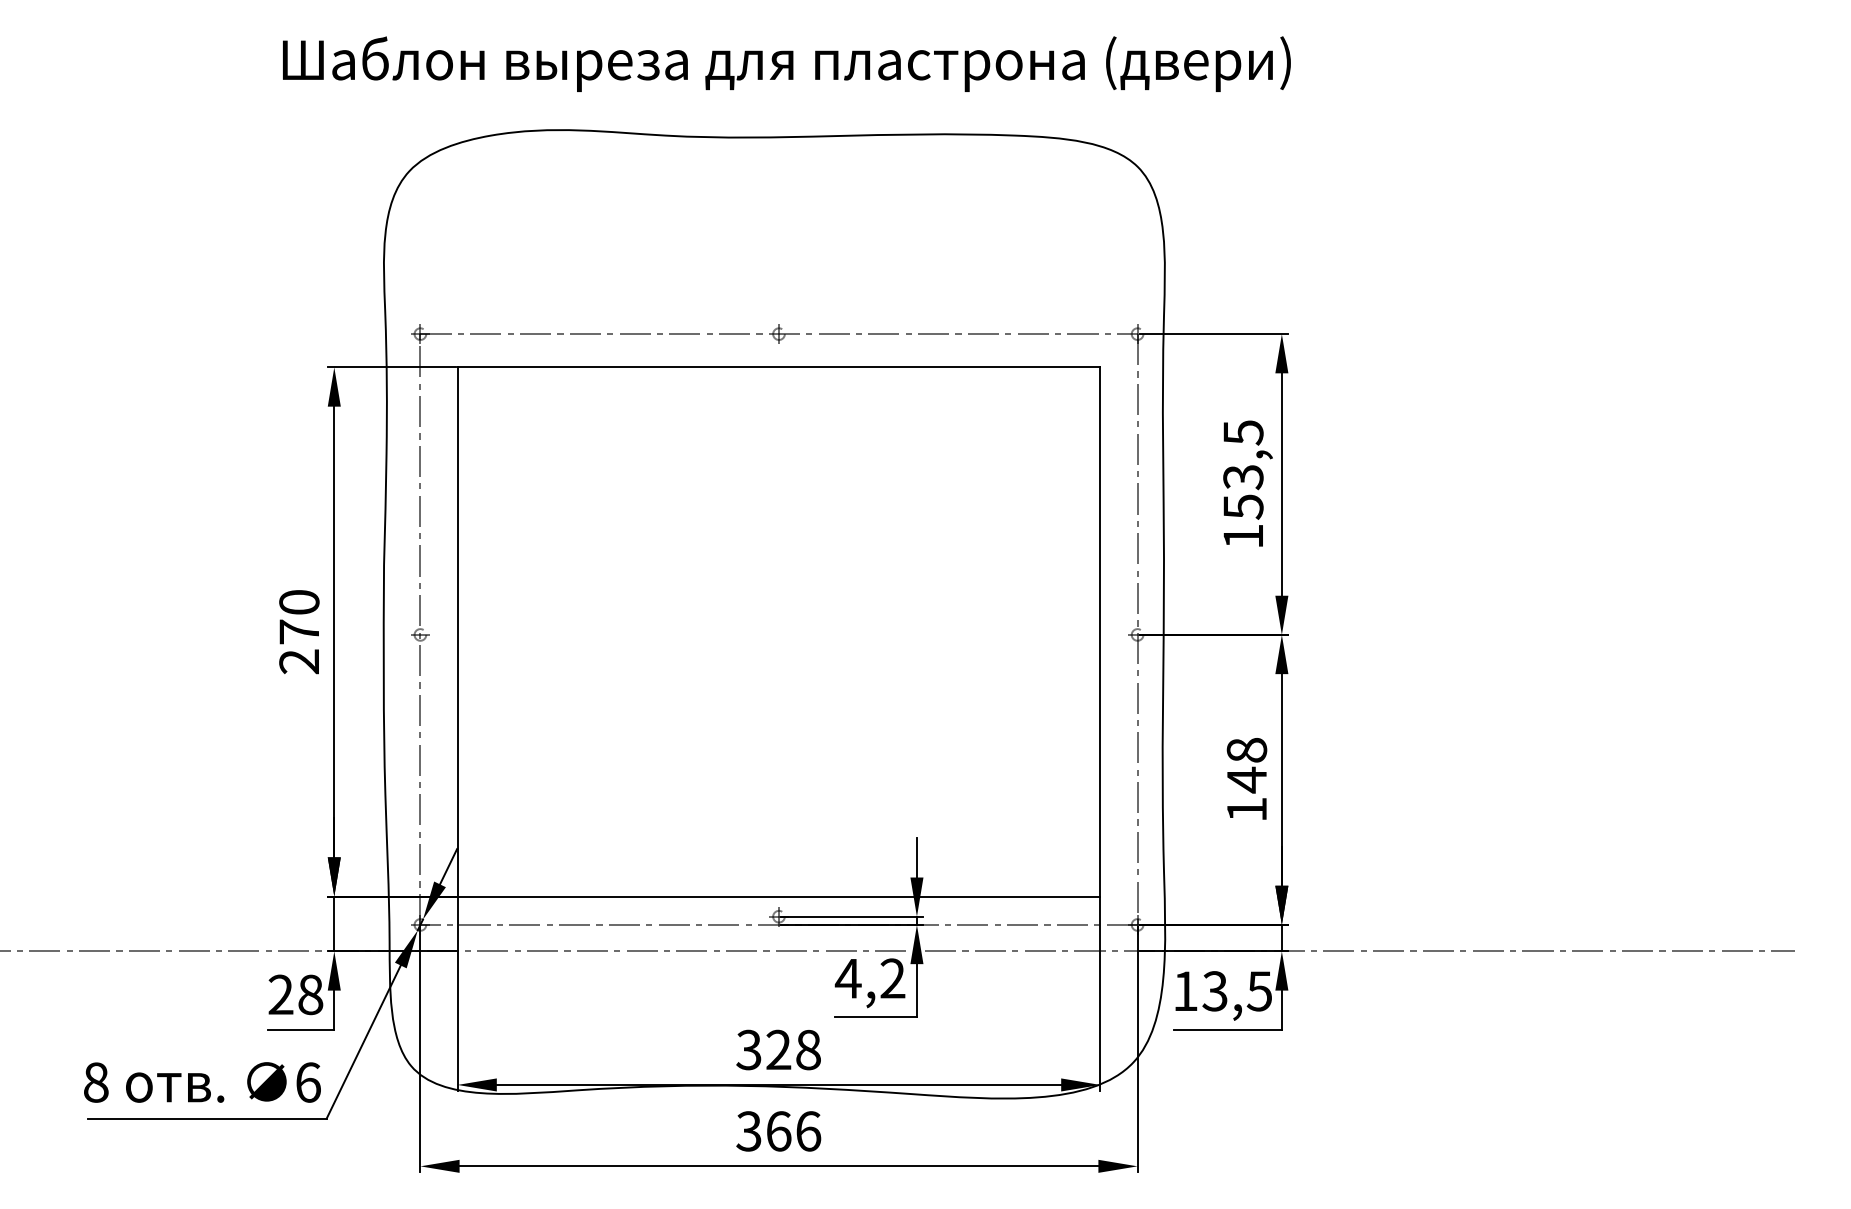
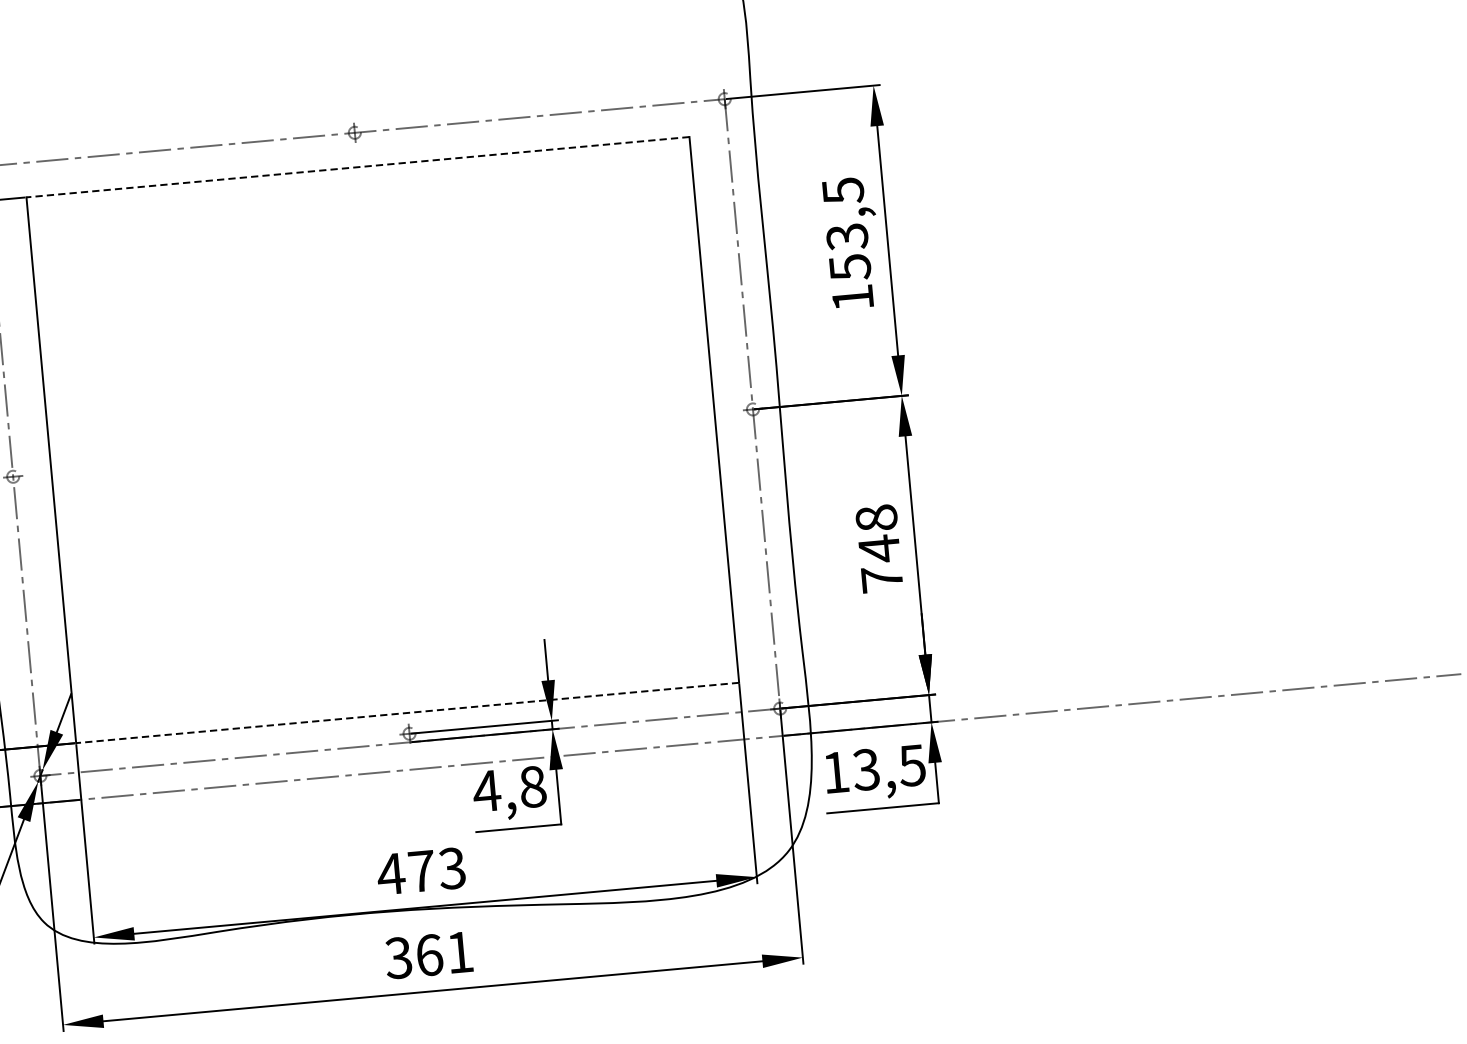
line: (778, 367) -> (357, 167), solid -> dashed
text: (1246, 809) -> (881, 579), 148 -> 748
line: (778, 896) -> (407, 712), solid -> dashed
text: (892, 978) -> (532, 786), 4,2 -> 4,8
text: (777, 1049) -> (420, 870), 328 -> 473
text: (808, 1131) -> (460, 952), 366 -> 361

